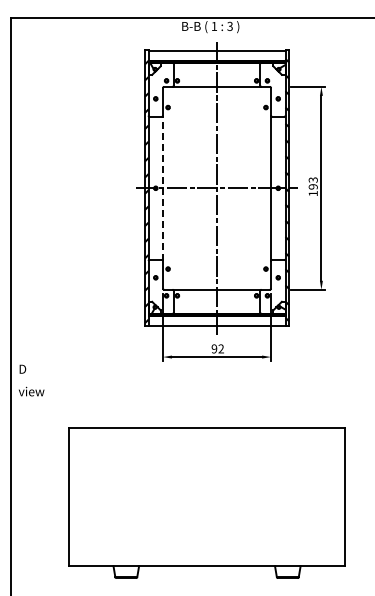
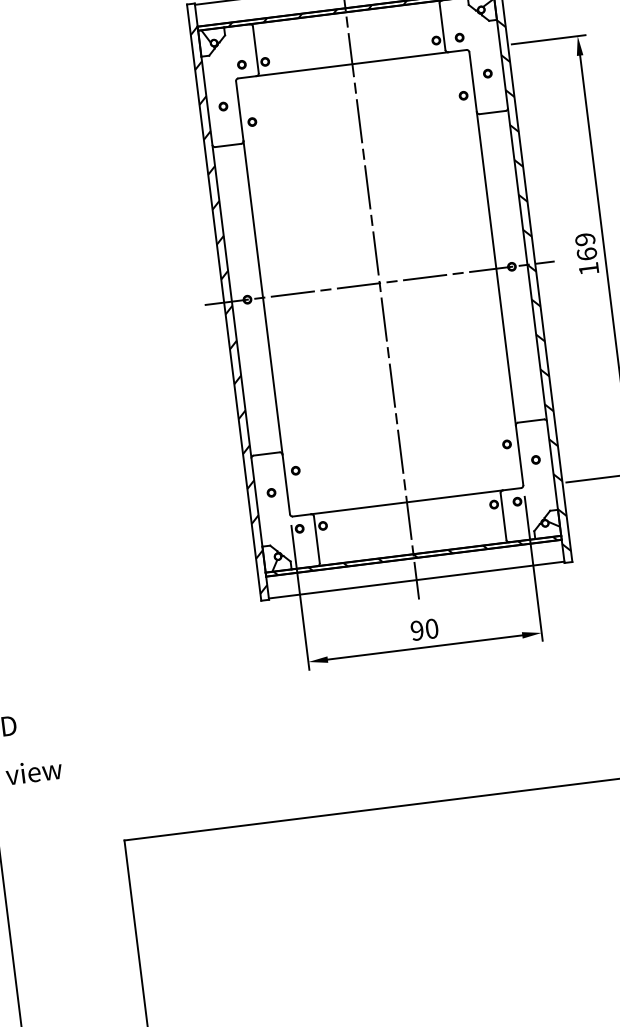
text: (312, 183) -> (584, 247), 193 -> 169
line: (163, 188) -> (264, 298), dashed -> solid
text: (221, 348) -> (432, 627), 92 -> 90

